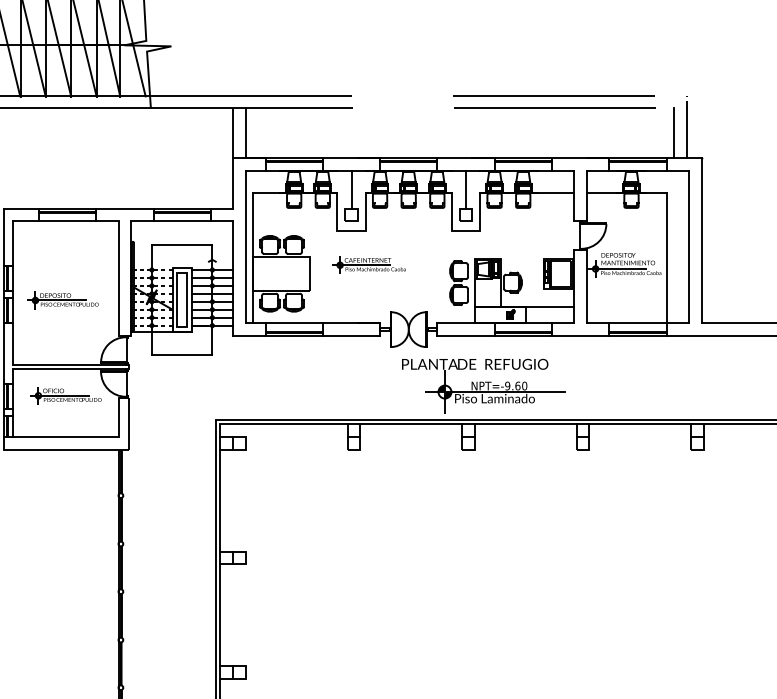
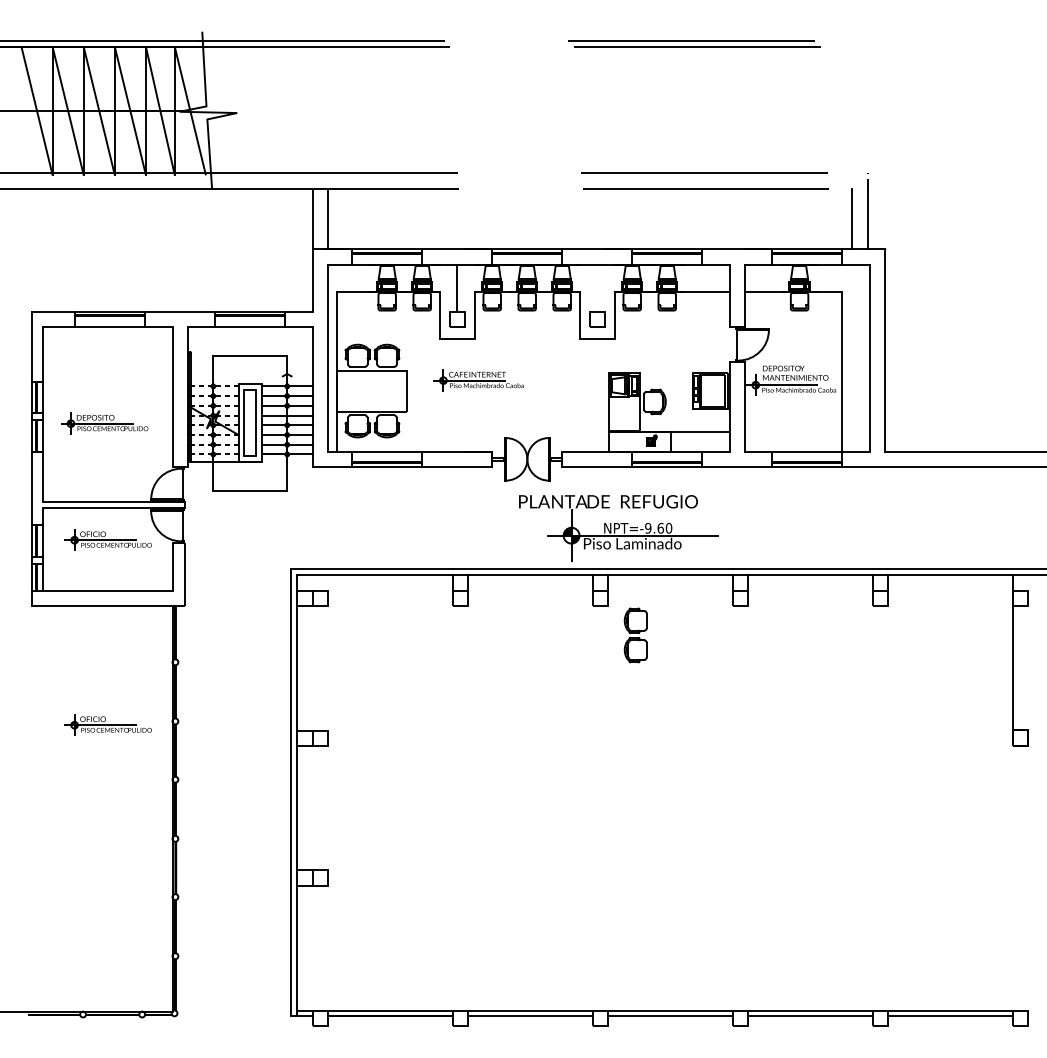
line: (466, 189) -> (597, 287), removed
part: (458, 283) -> (635, 635), moved
part: (65, 546) -> (107, 724), added

